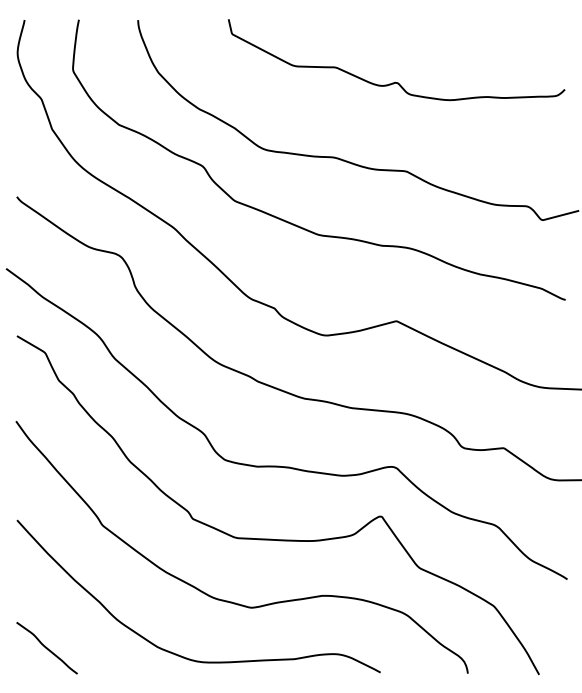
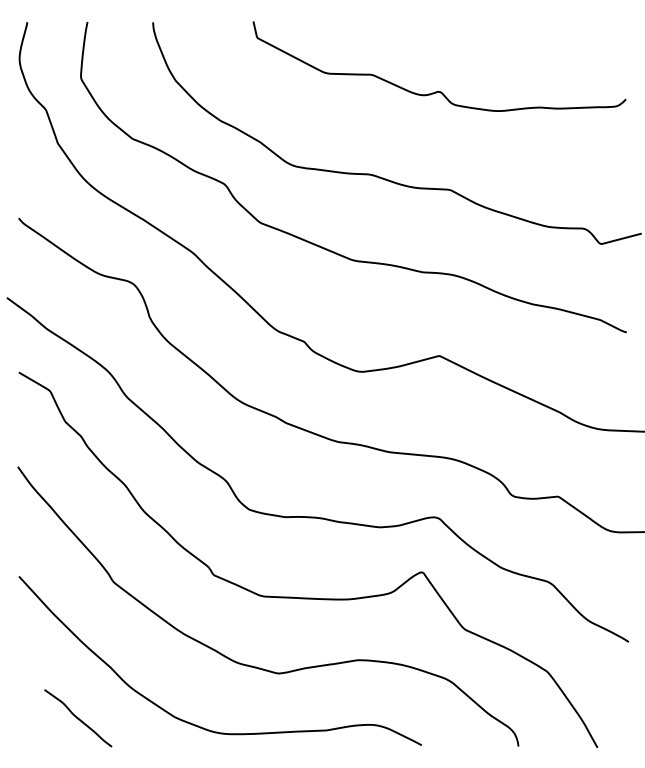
curve: (47, 648) -> (78, 718), moved

